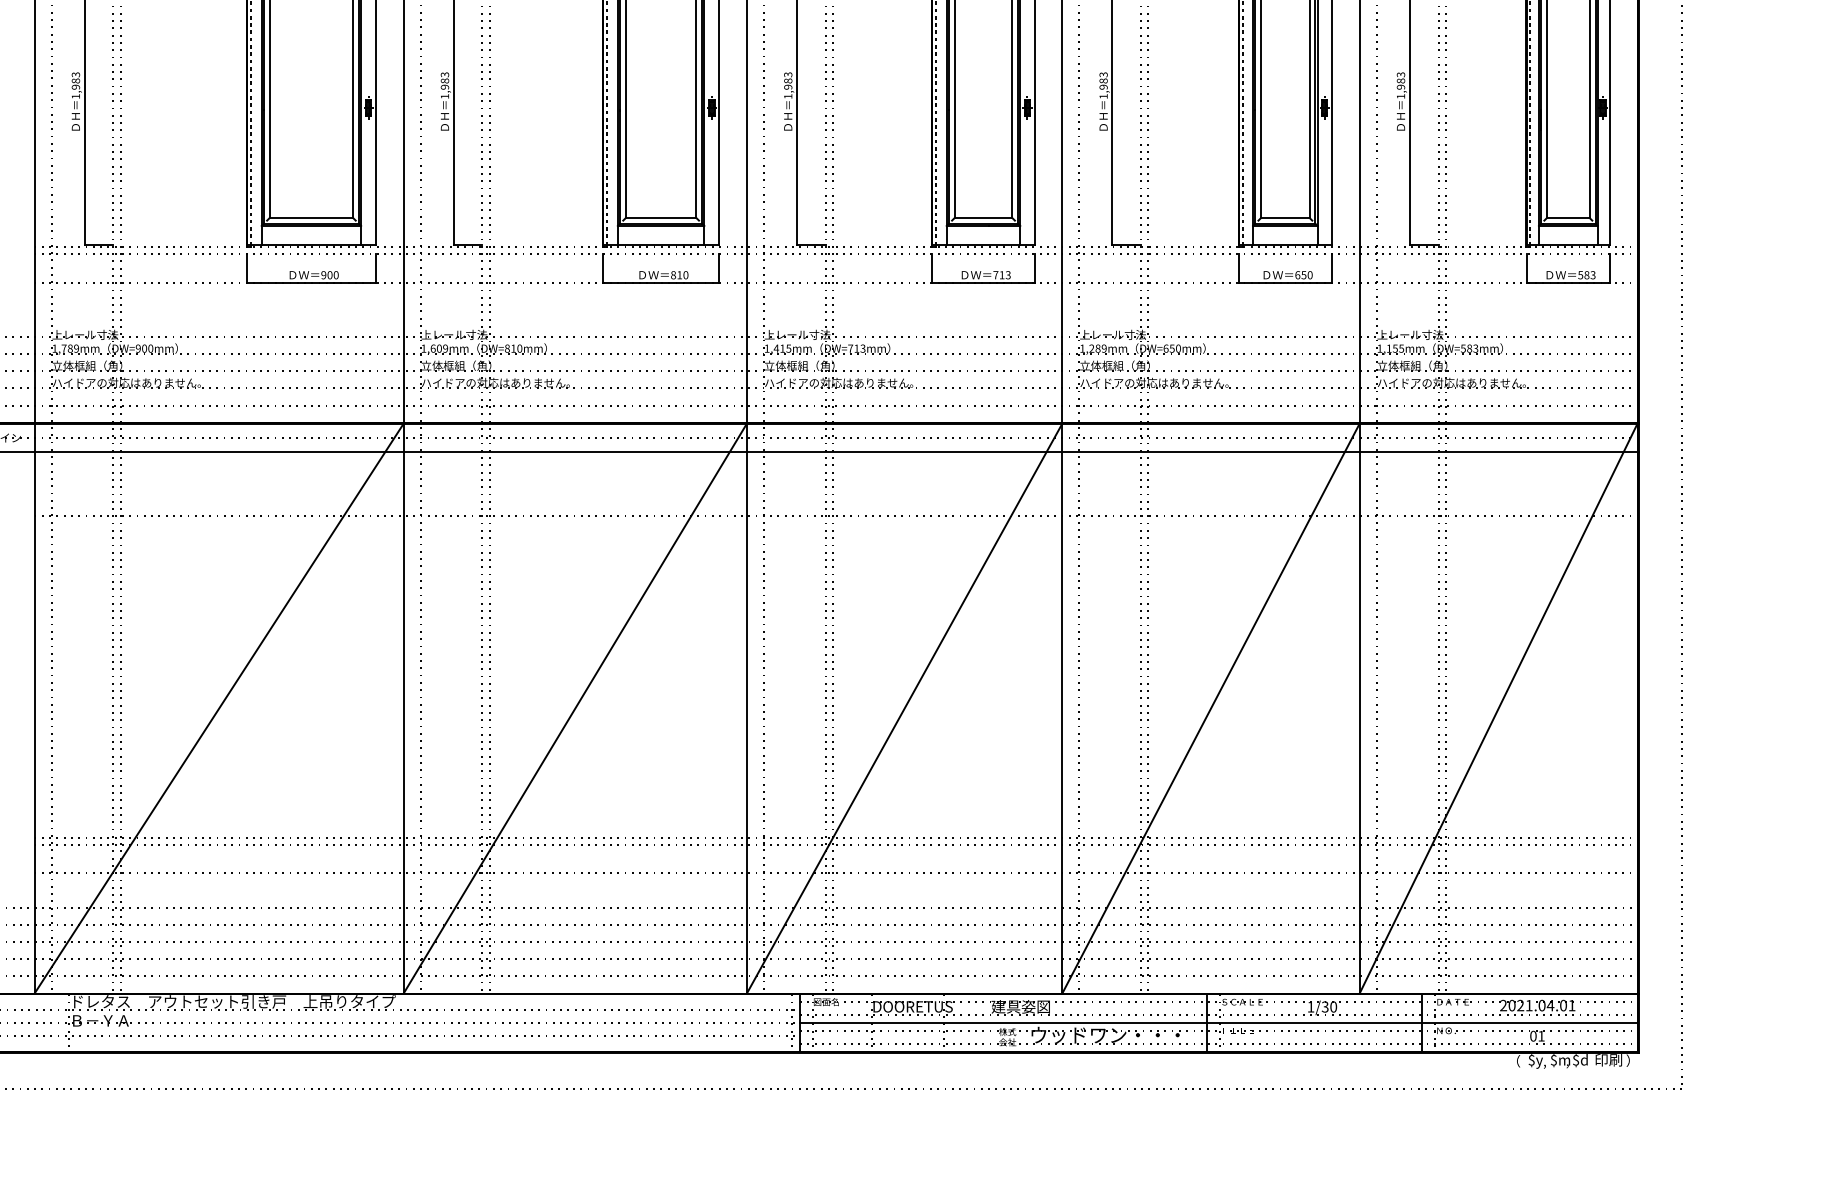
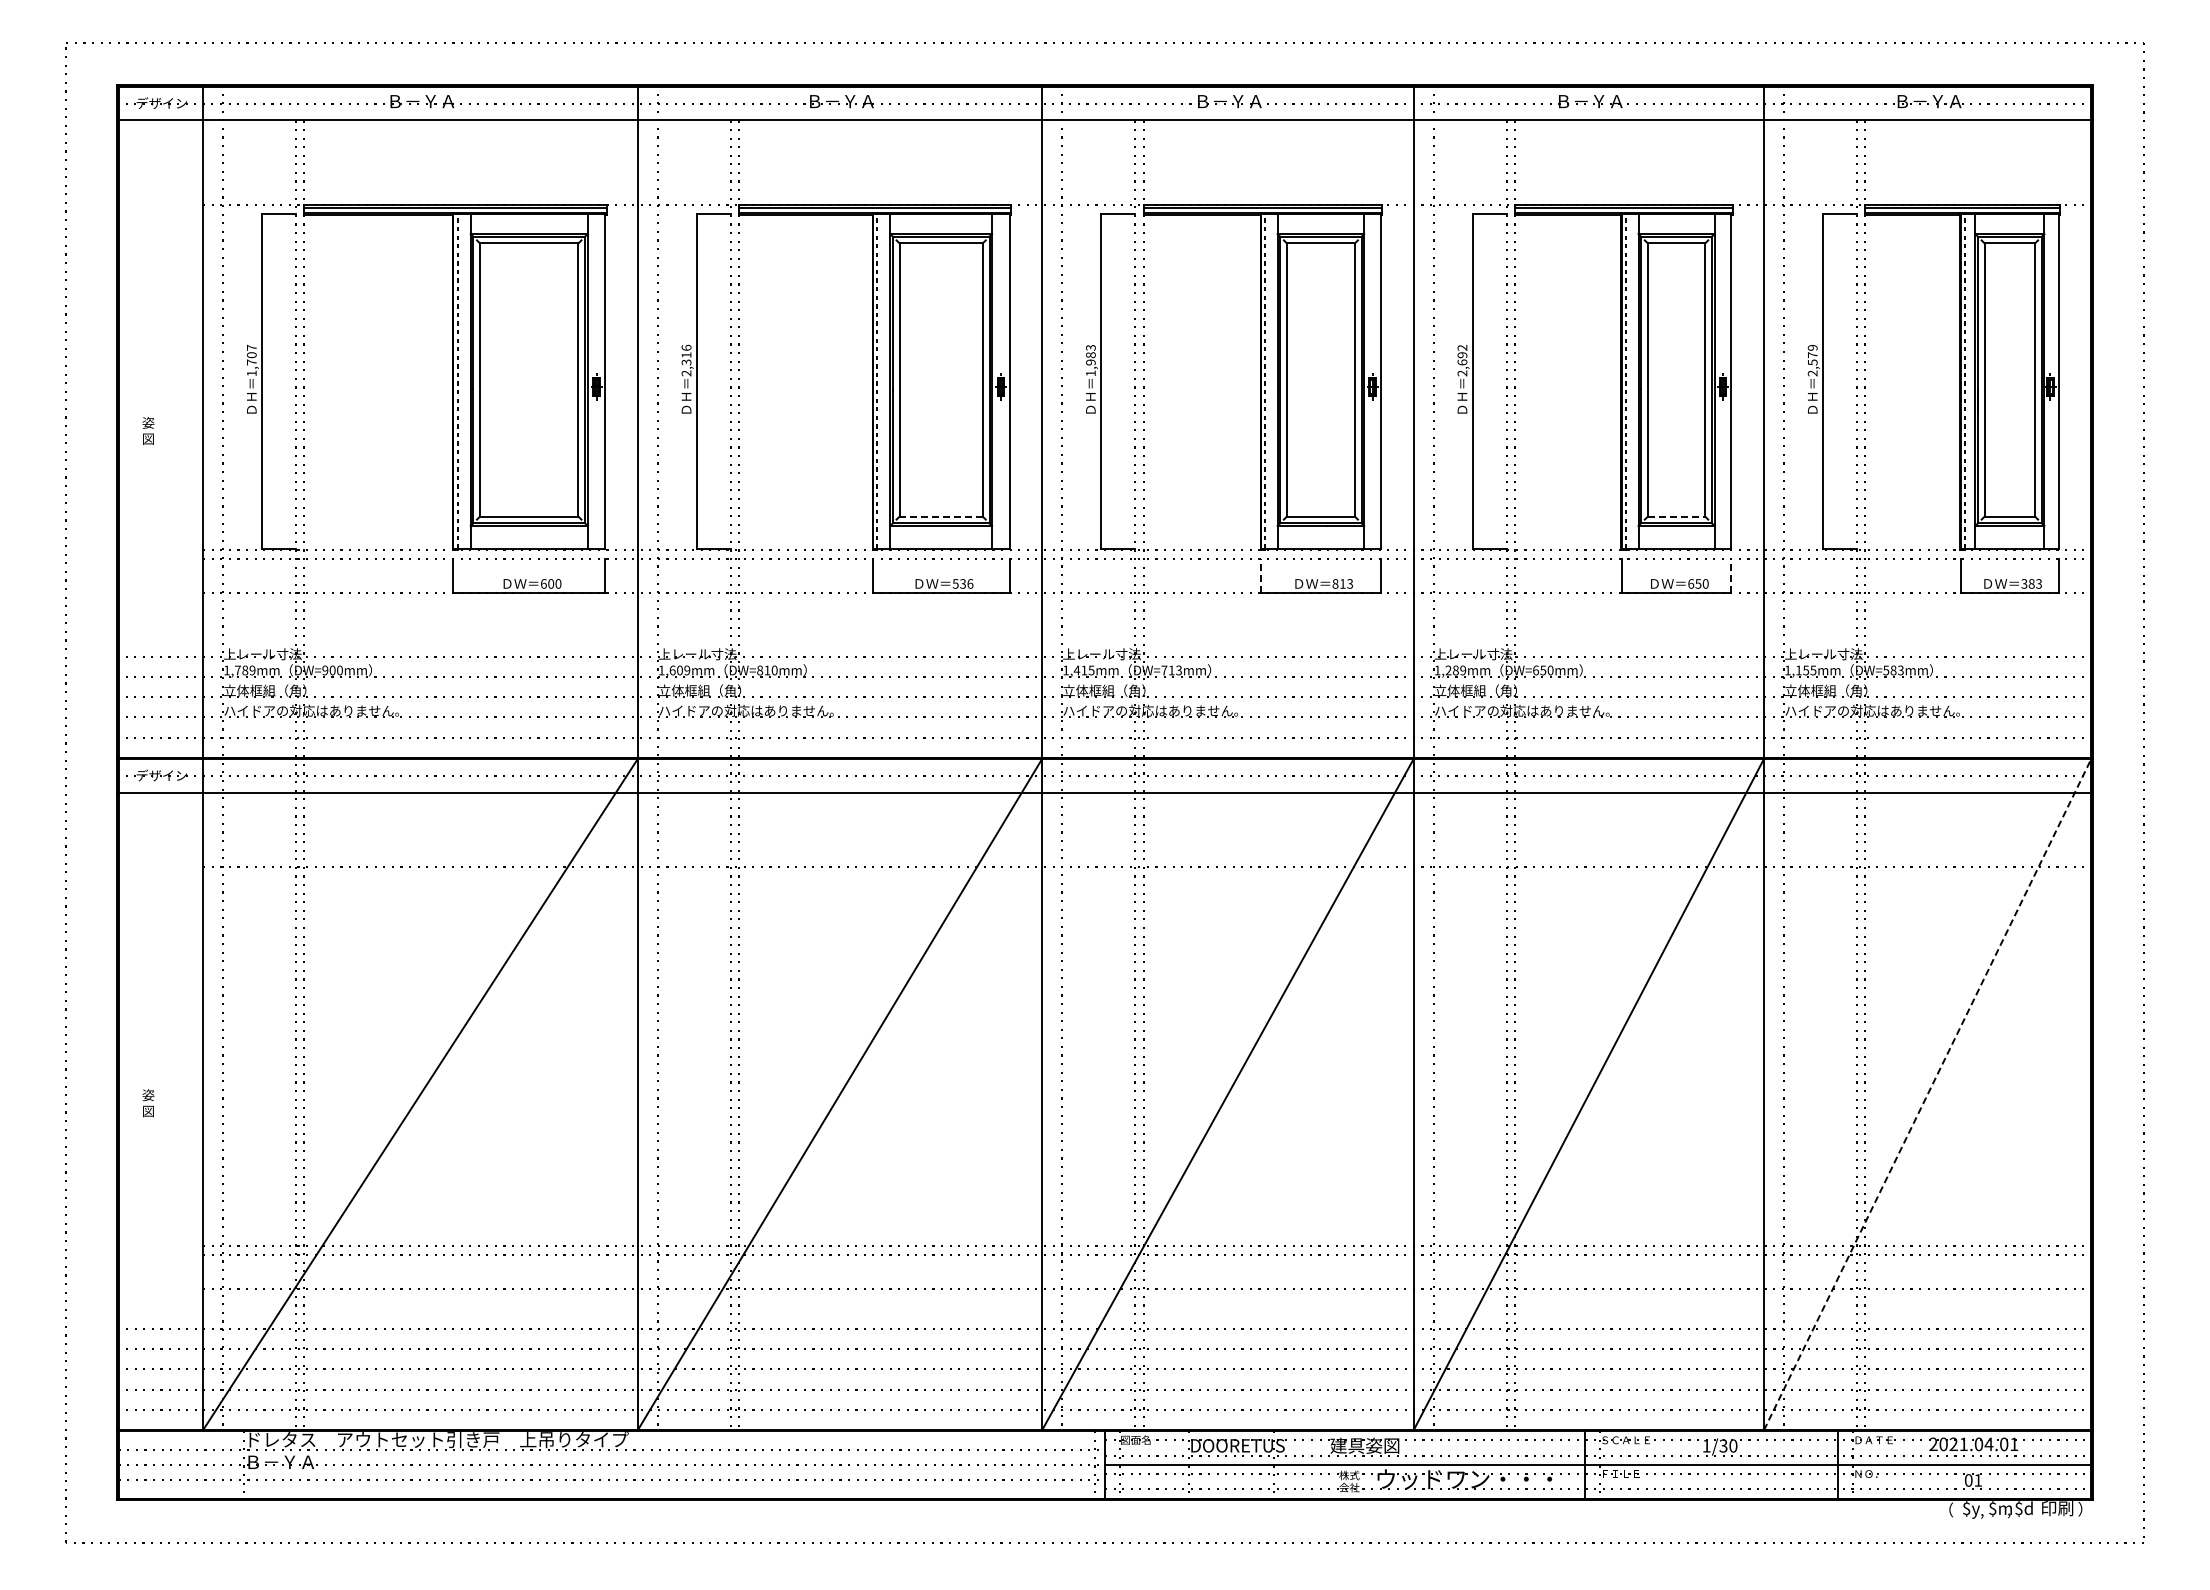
text: (75, 80) -> (251, 354), 1,983 -> 1,707
text: (444, 85) -> (686, 360), 1,983 -> 2,316
text: (1103, 85) -> (1462, 360), 1,983 -> 2,692
text: (1400, 85) -> (1812, 360), 1,983 -> 2,579
line: (661, 217) -> (941, 516), solid -> dashed
line: (1285, 217) -> (1676, 516), solid -> dashed
line: (932, 268) -> (1260, 575), solid -> dashed
line: (1332, 268) -> (1731, 575), solid -> dashed
text: (323, 274) -> (543, 583), 900 -> 600
text: (679, 274) -> (962, 583), 810 -> 536
text: (995, 274) -> (1335, 583), 713 -> 813
text: (1580, 274) -> (2024, 583), 583 -> 383
line: (1498, 708) -> (1927, 1094), solid -> dashed

